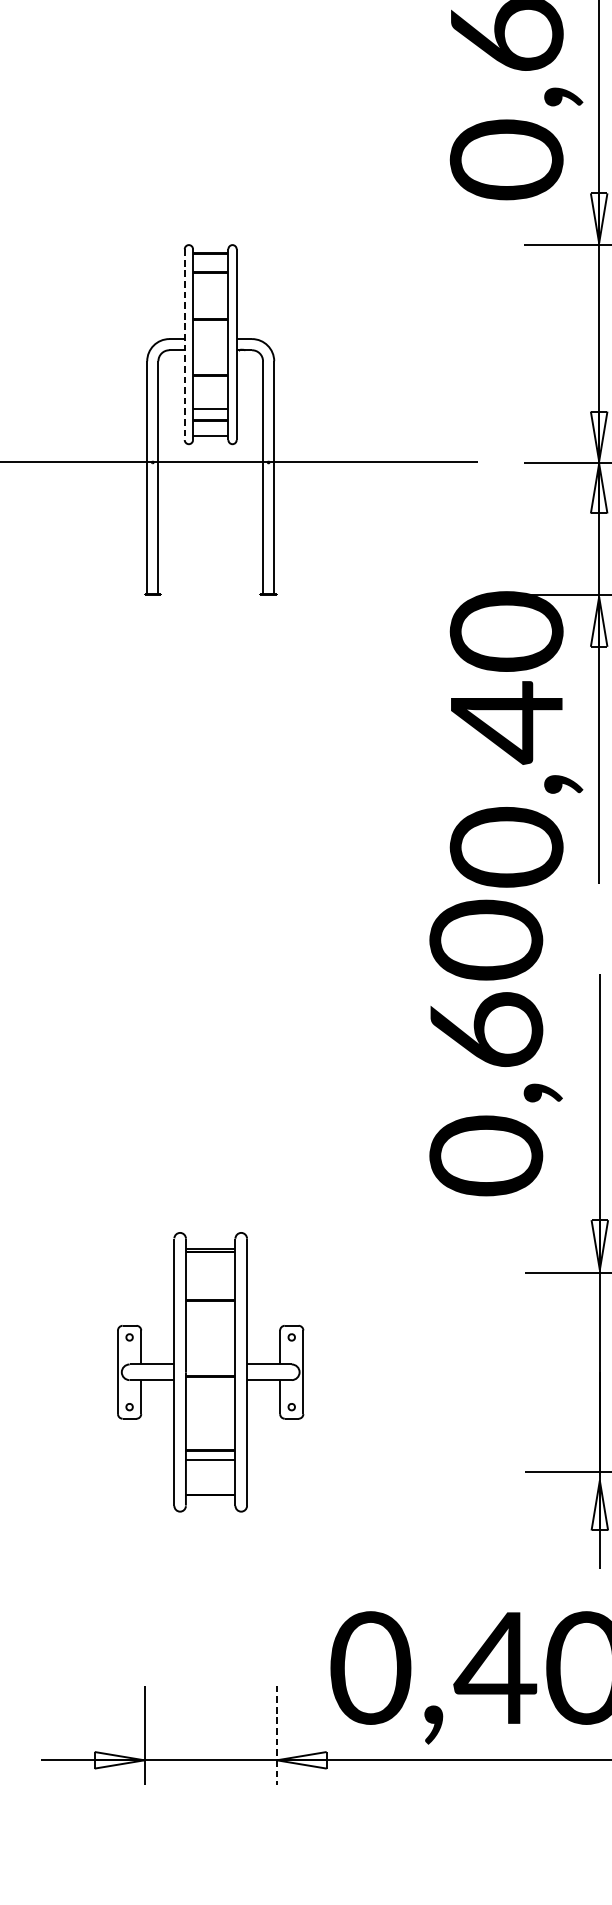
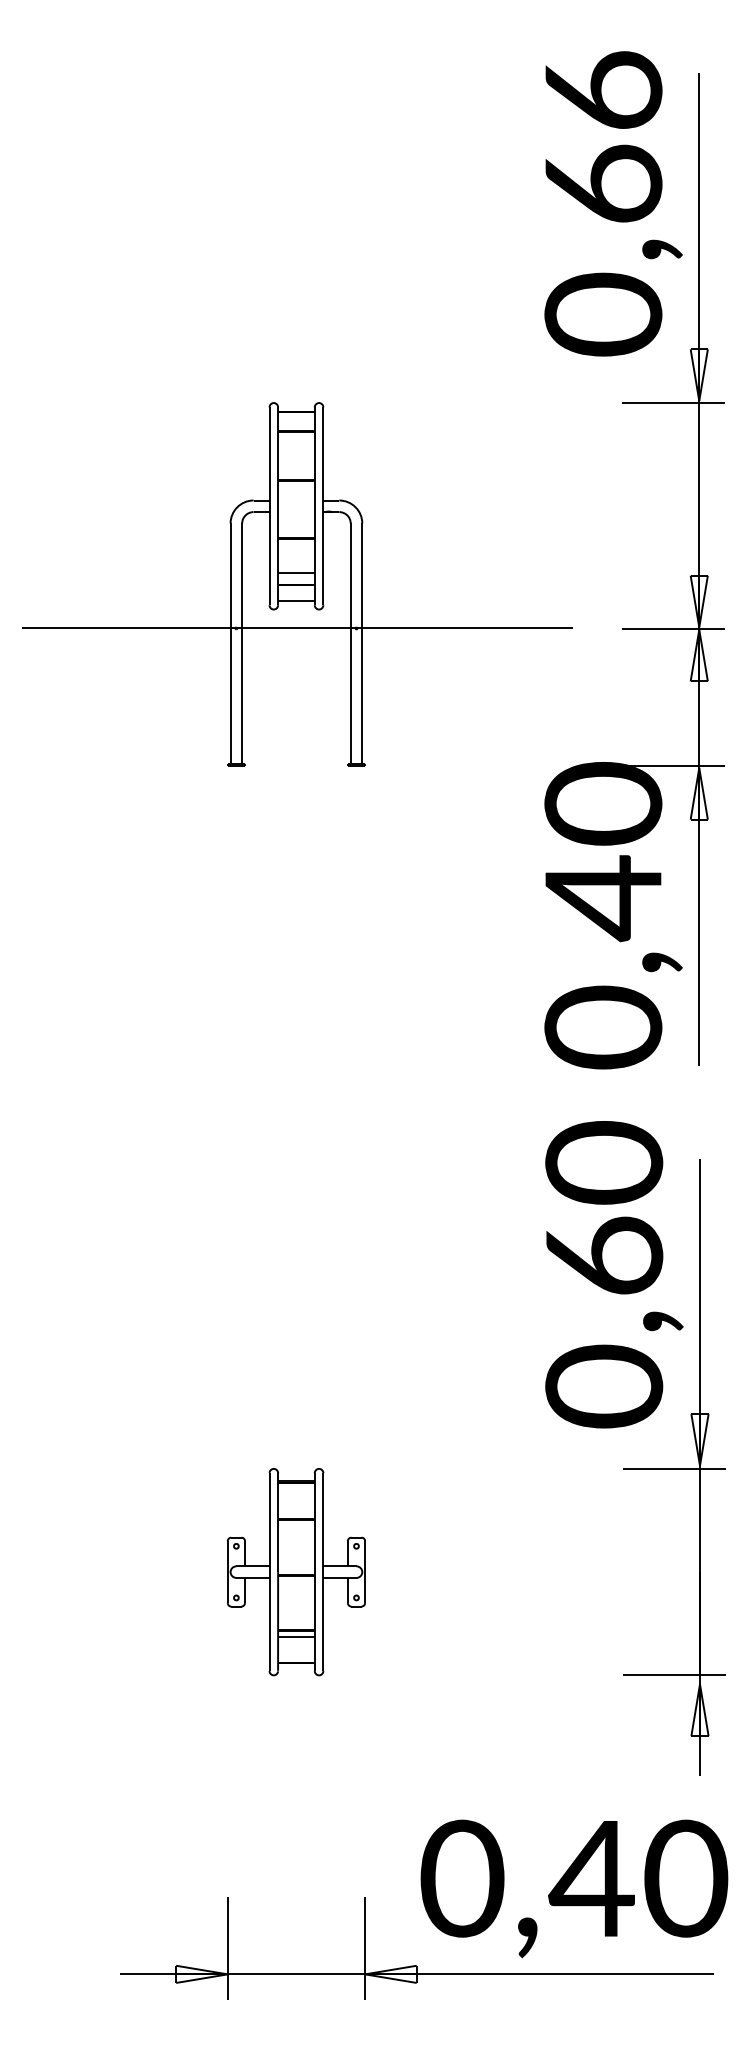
line: (184, 344) -> (269, 506), dashed -> solid
text: (496, 1047) -> (614, 1274), moved
part: (210, 1372) -> (296, 1572), size x0.71
line: (277, 1735) -> (365, 1948), dashed -> solid

